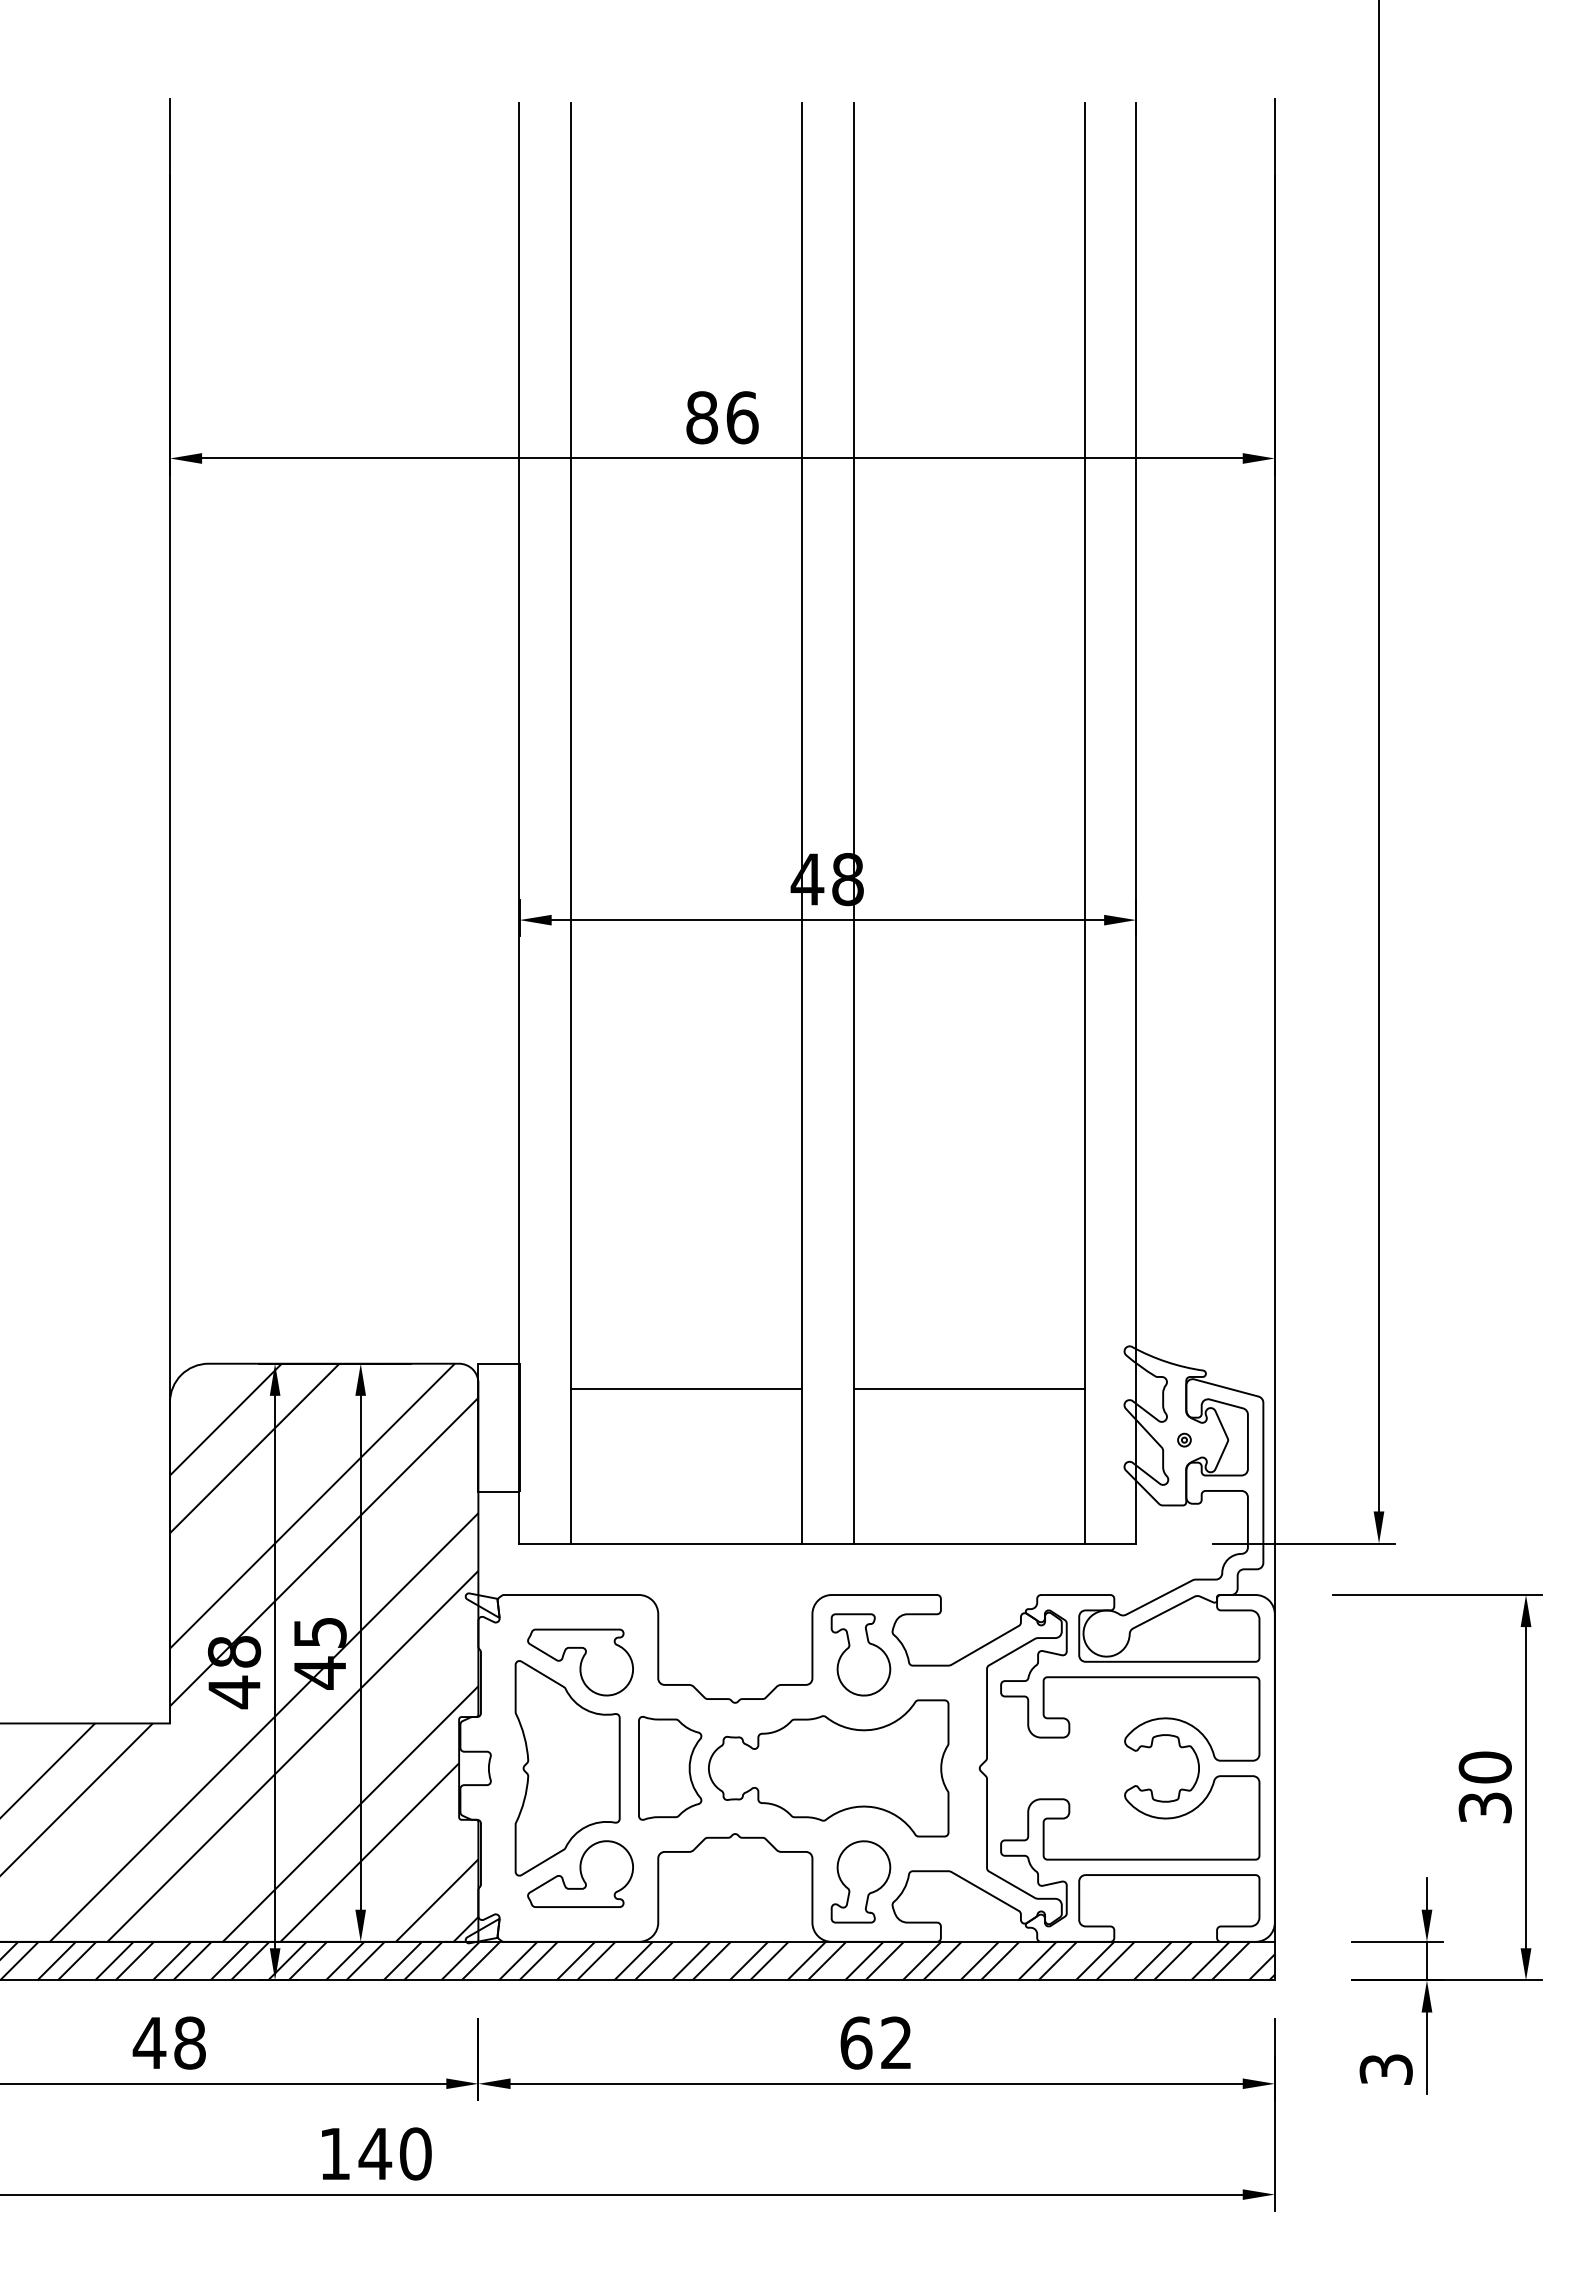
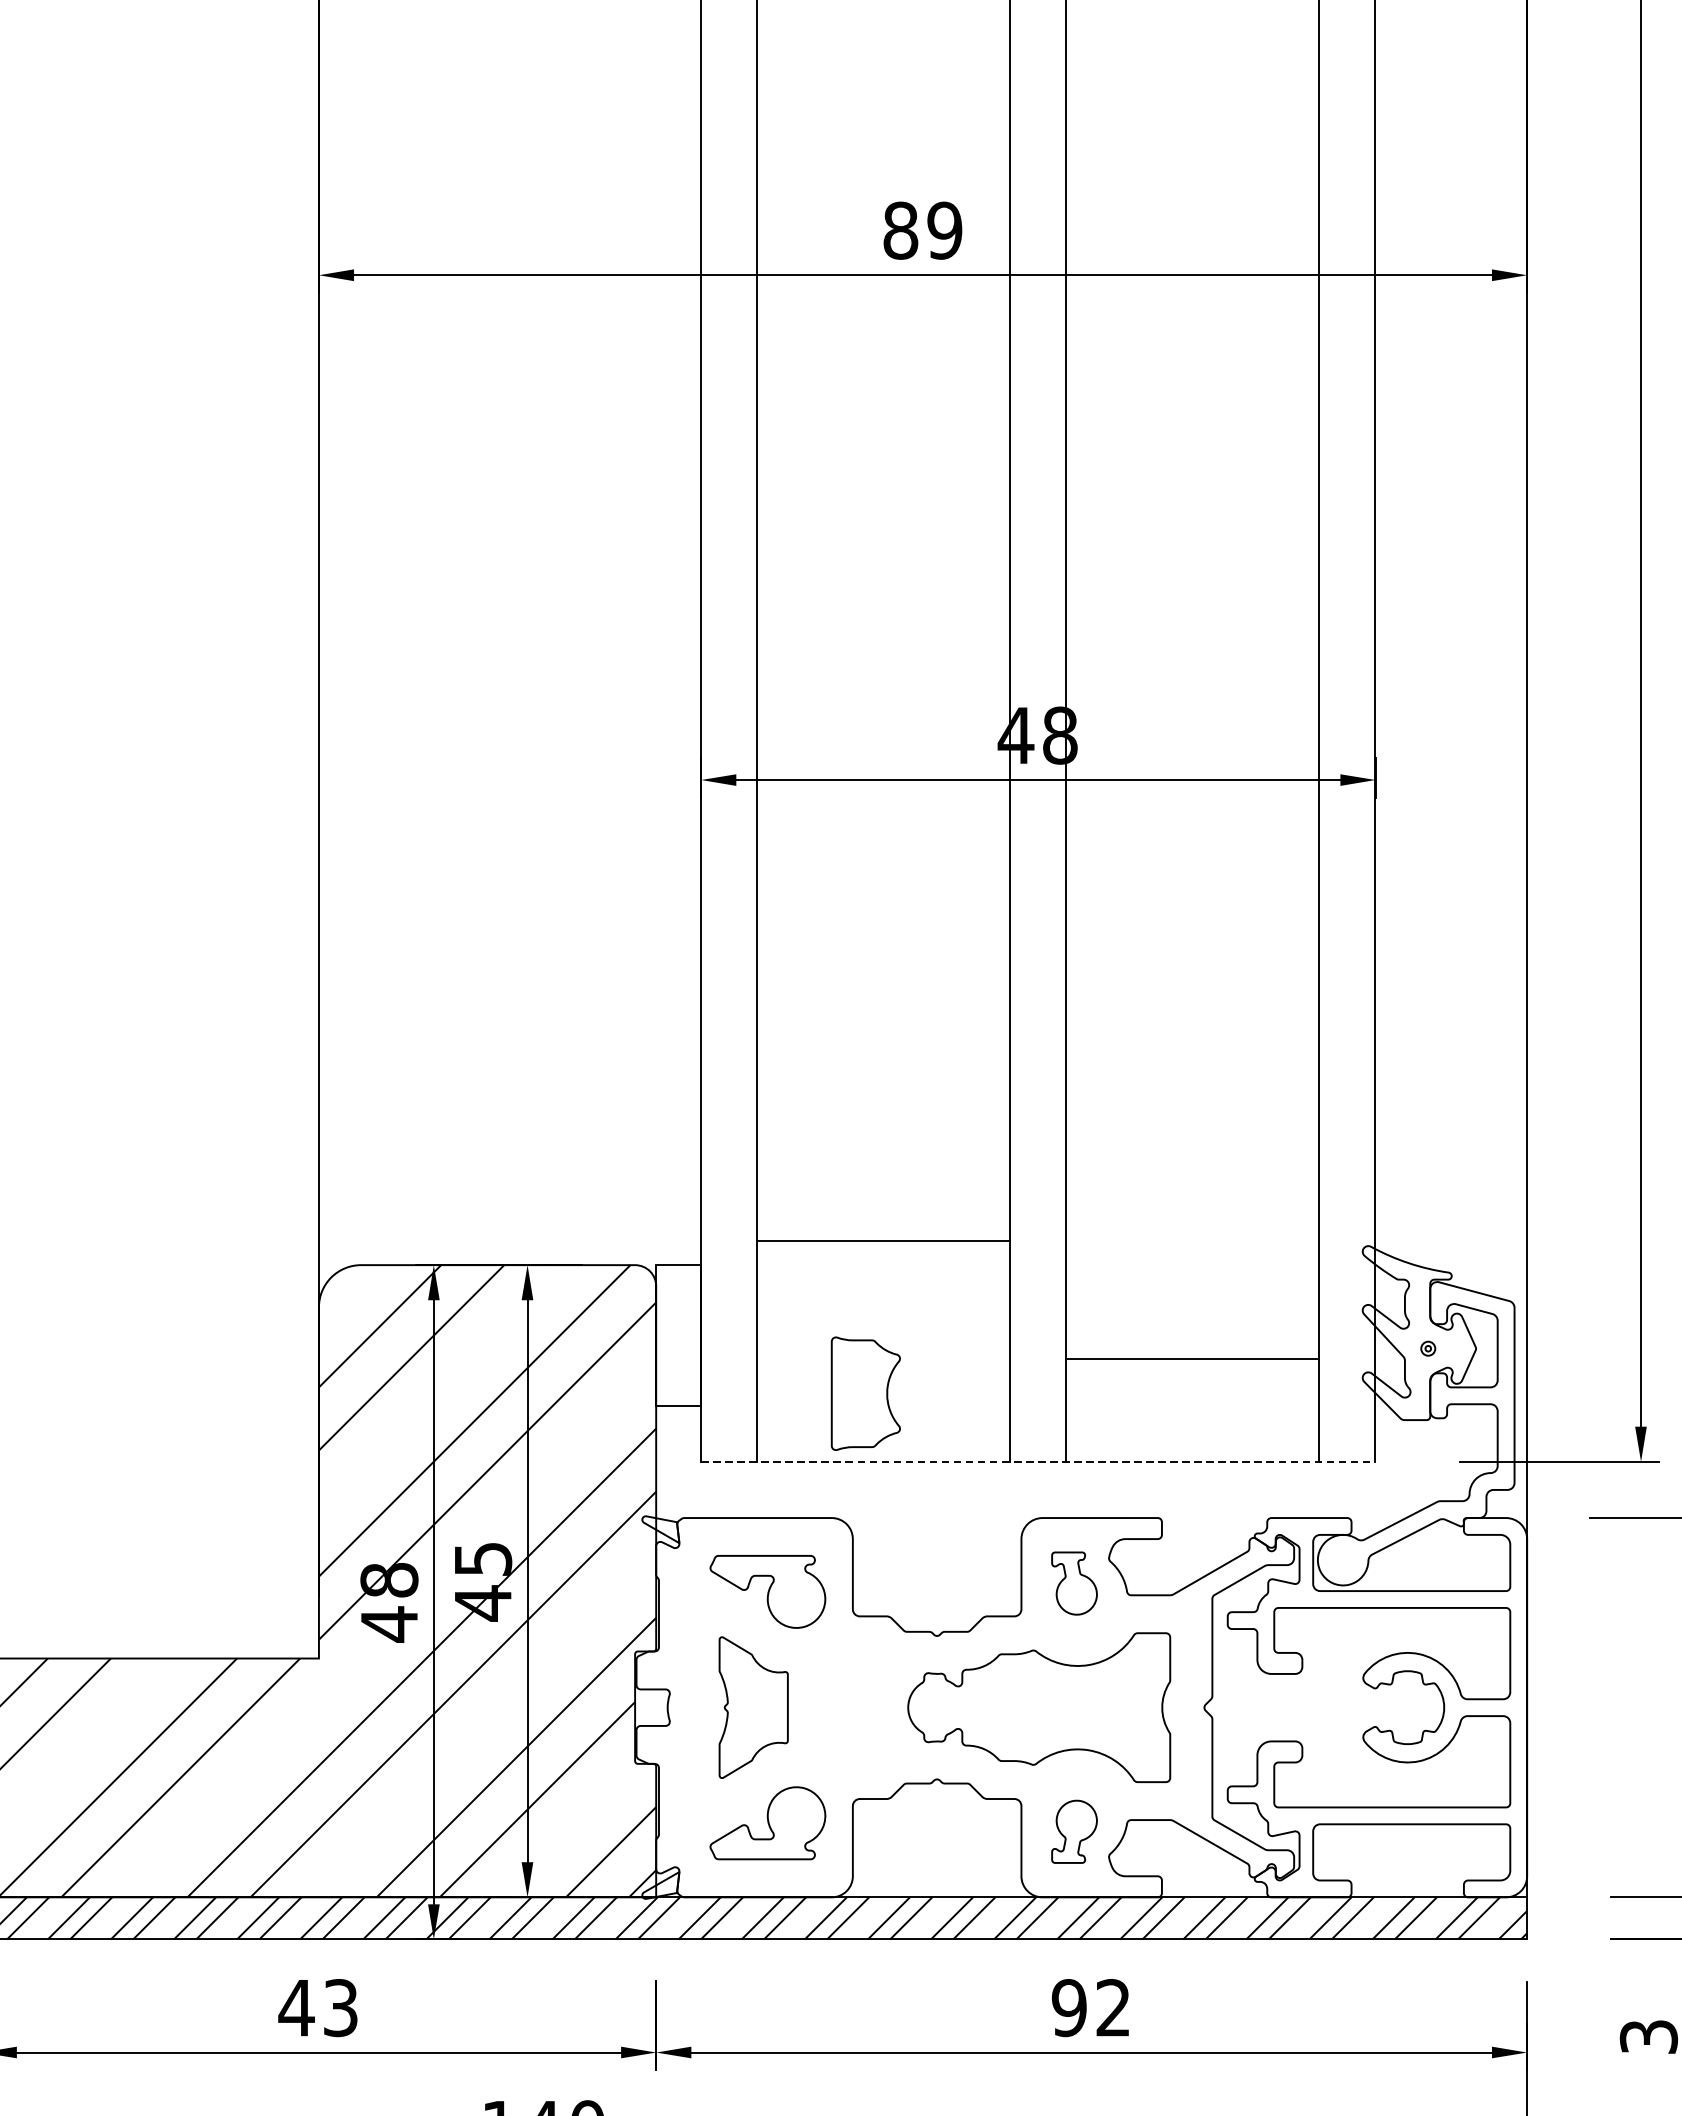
text: (742, 417) -> (944, 230), 86 -> 89
line: (686, 1389) -> (883, 1240), moved
line: (968, 1389) -> (1192, 1358), moved
line: (828, 1543) -> (1039, 1461), solid -> dashed
part: (860, 1654) -> (1074, 1583), size x0.7
part: (567, 1768) -> (753, 1707), size x0.6
curve: (688, 1768) -> (885, 1393), moved
part: (860, 1881) -> (1074, 1831), size x0.7
text: (189, 2042) -> (340, 2007), 48 -> 43
text: (856, 2042) -> (1069, 2007), 62 -> 92

